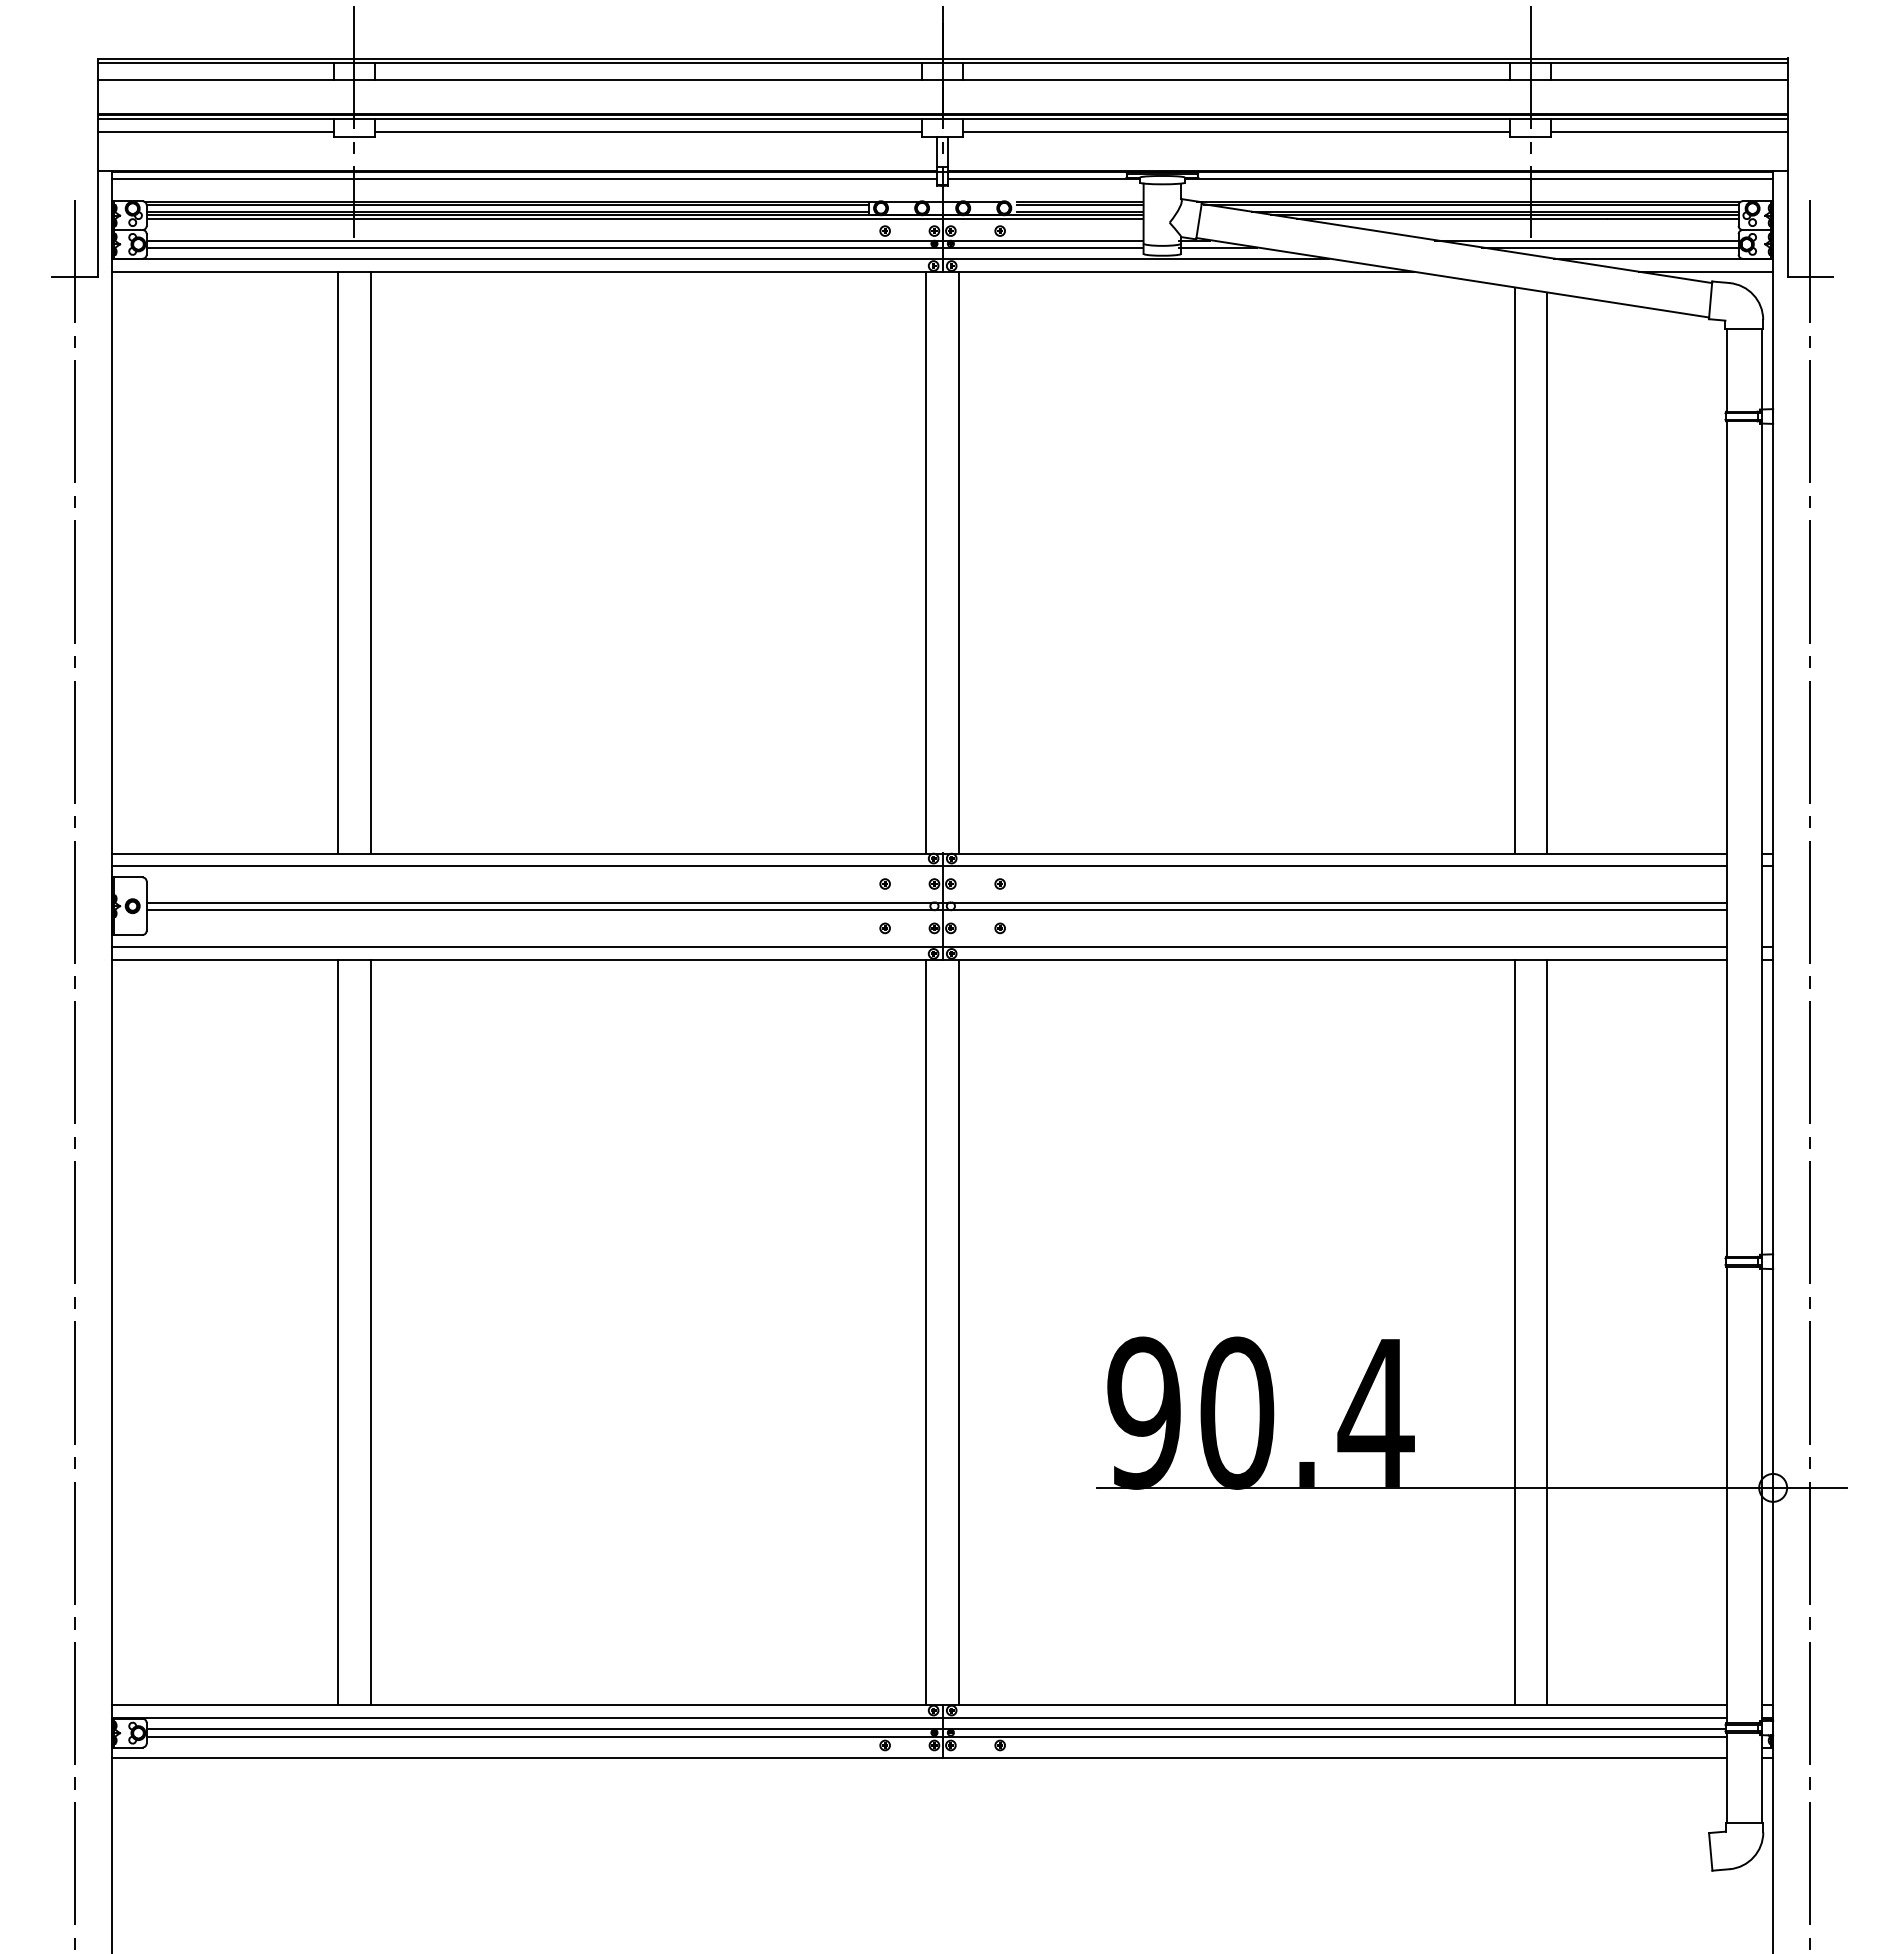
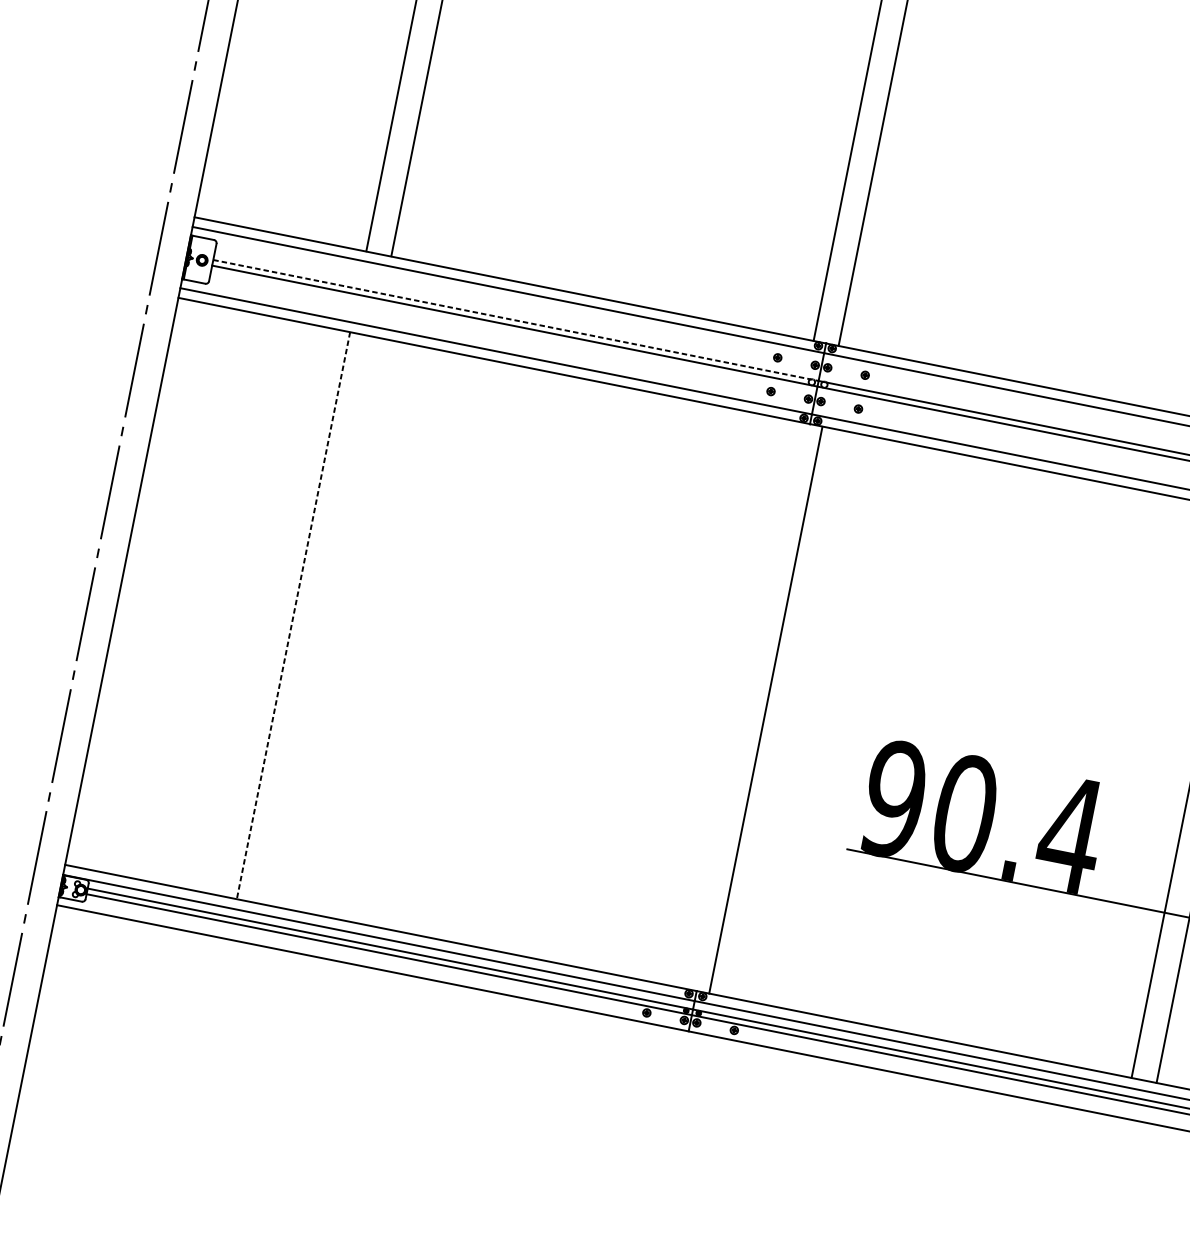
line: (544, 902) -> (515, 320), solid -> dashed
line: (337, 1332) -> (293, 615), solid -> dashed
line: (370, 1332) -> (318, 620), removed
line: (926, 1332) -> (741, 705), removed

